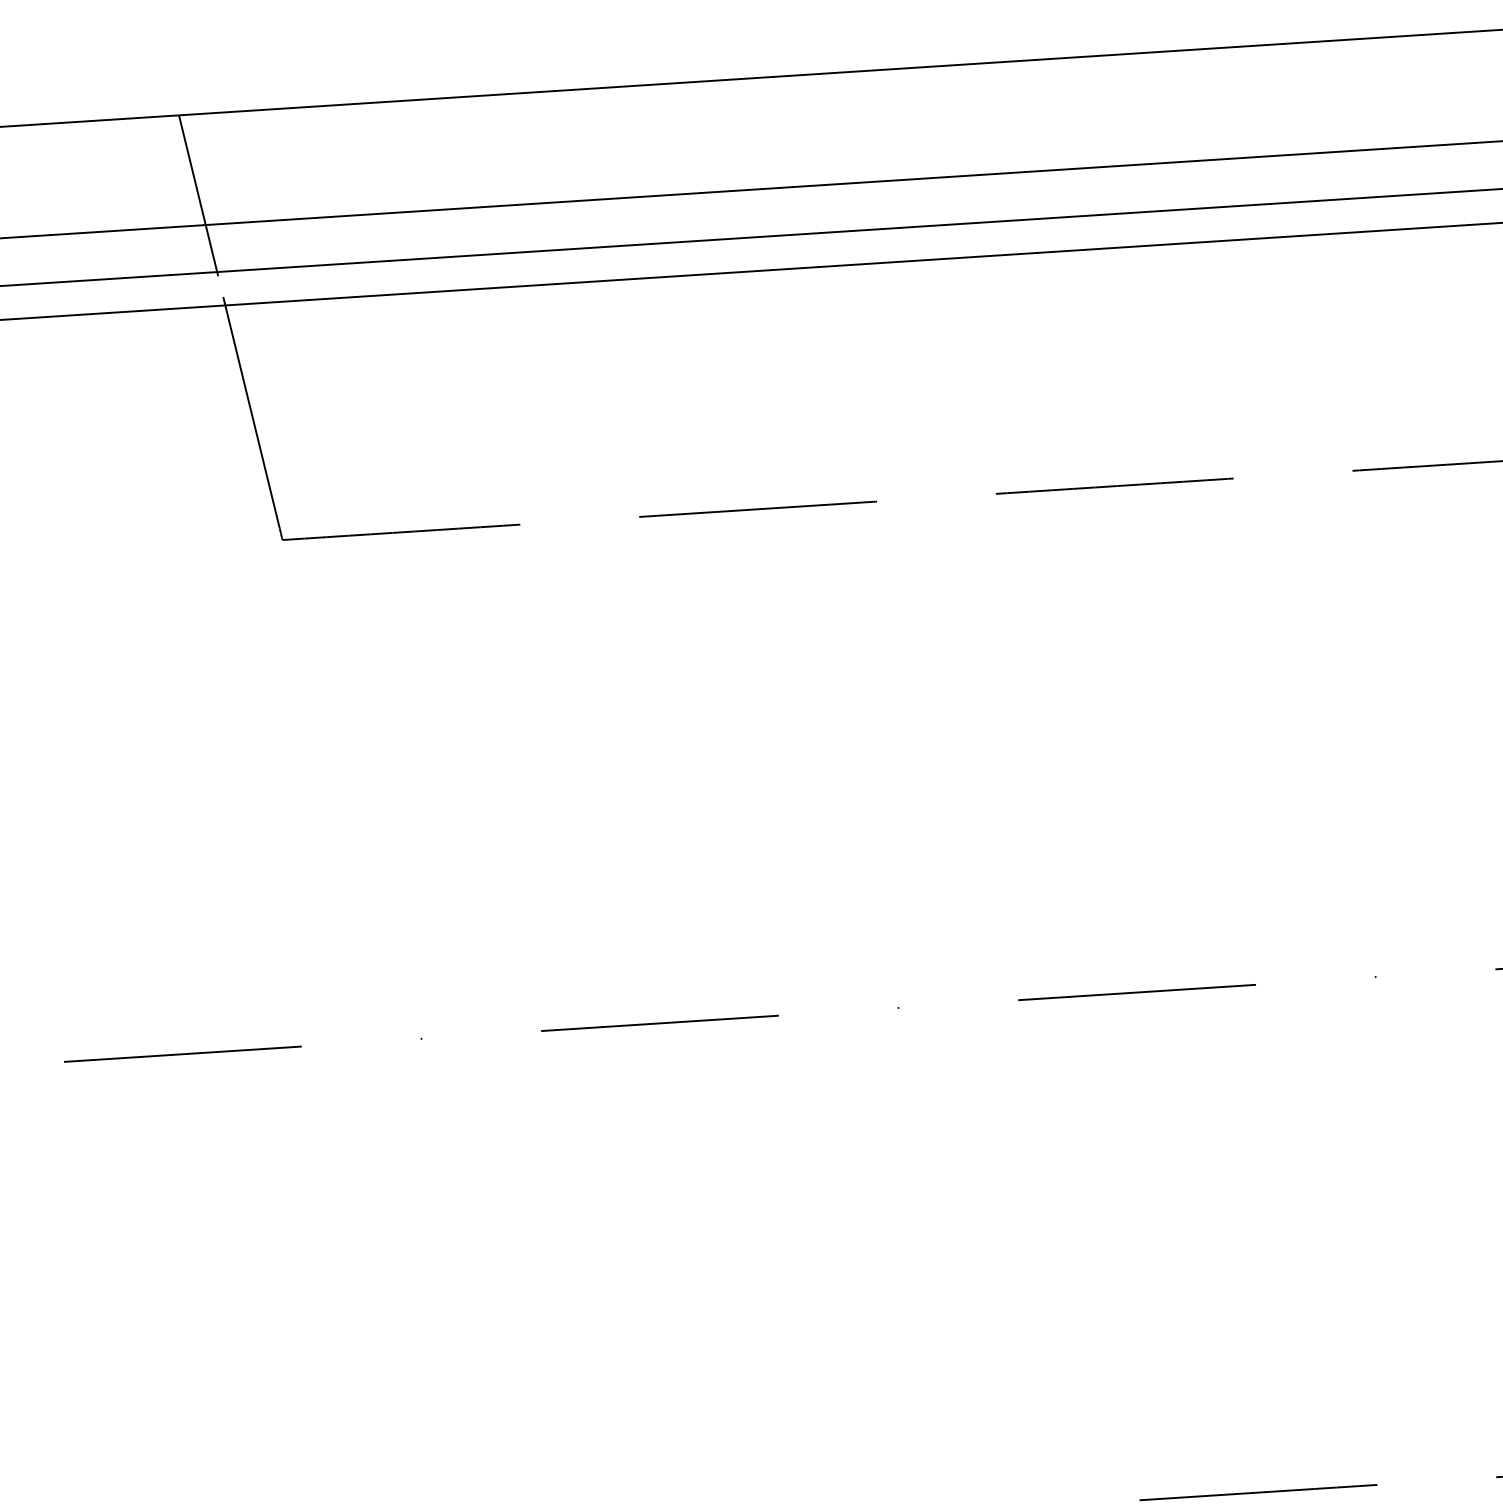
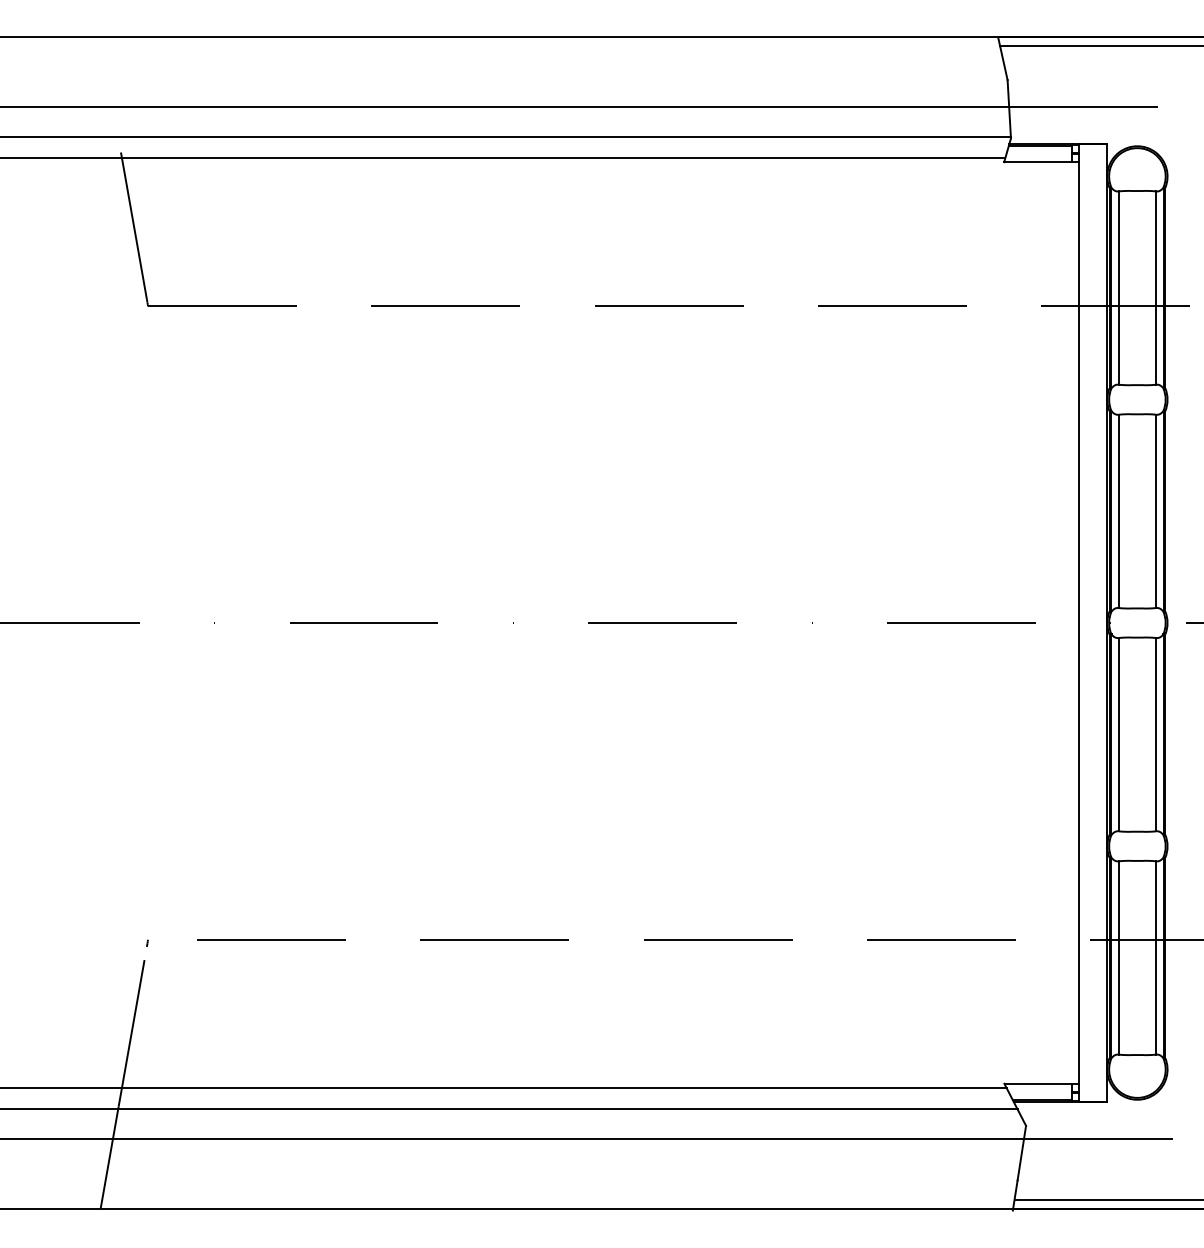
line: (198, 195) -> (109, 88), removed

